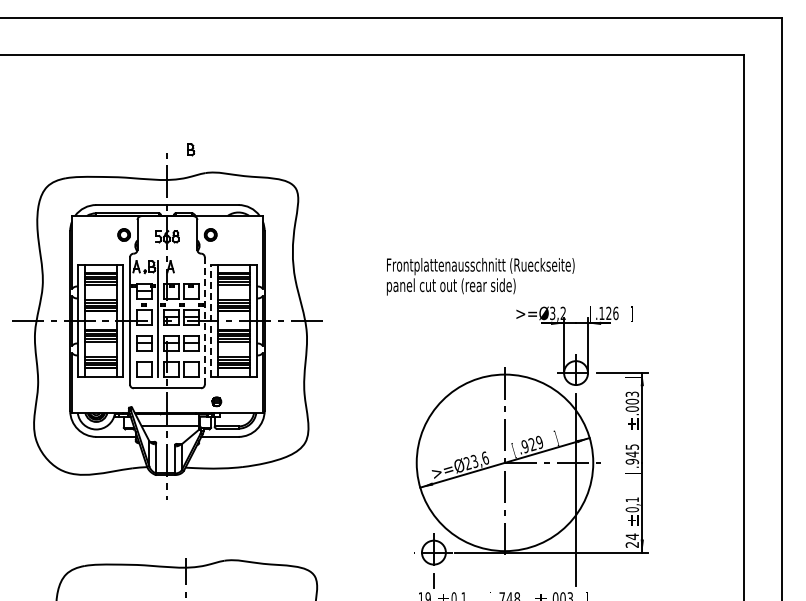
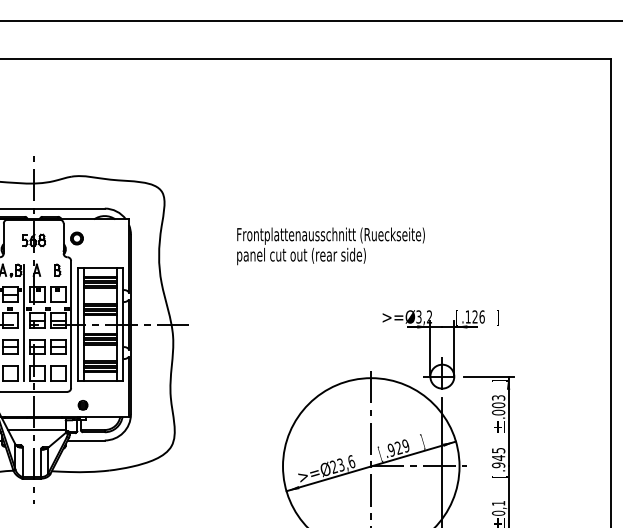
part: (191, 149) -> (57, 270), moved
text: (480, 276) -> (330, 246), moved
line: (204, 320) -> (70, 324), dashed -> solid
line: (211, 320) -> (77, 324), dashed -> solid

